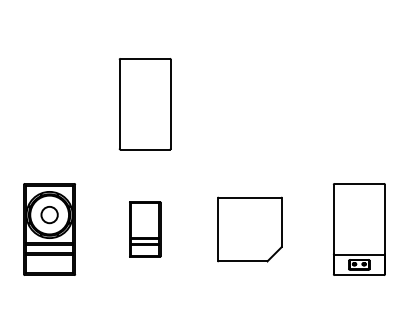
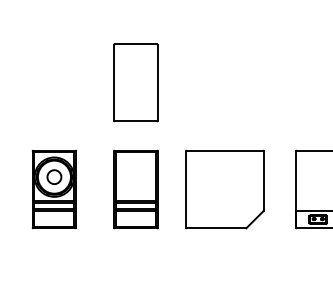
part: (144, 229) -> (135, 189), size x1.67
part: (249, 229) -> (224, 189), size x1.43

